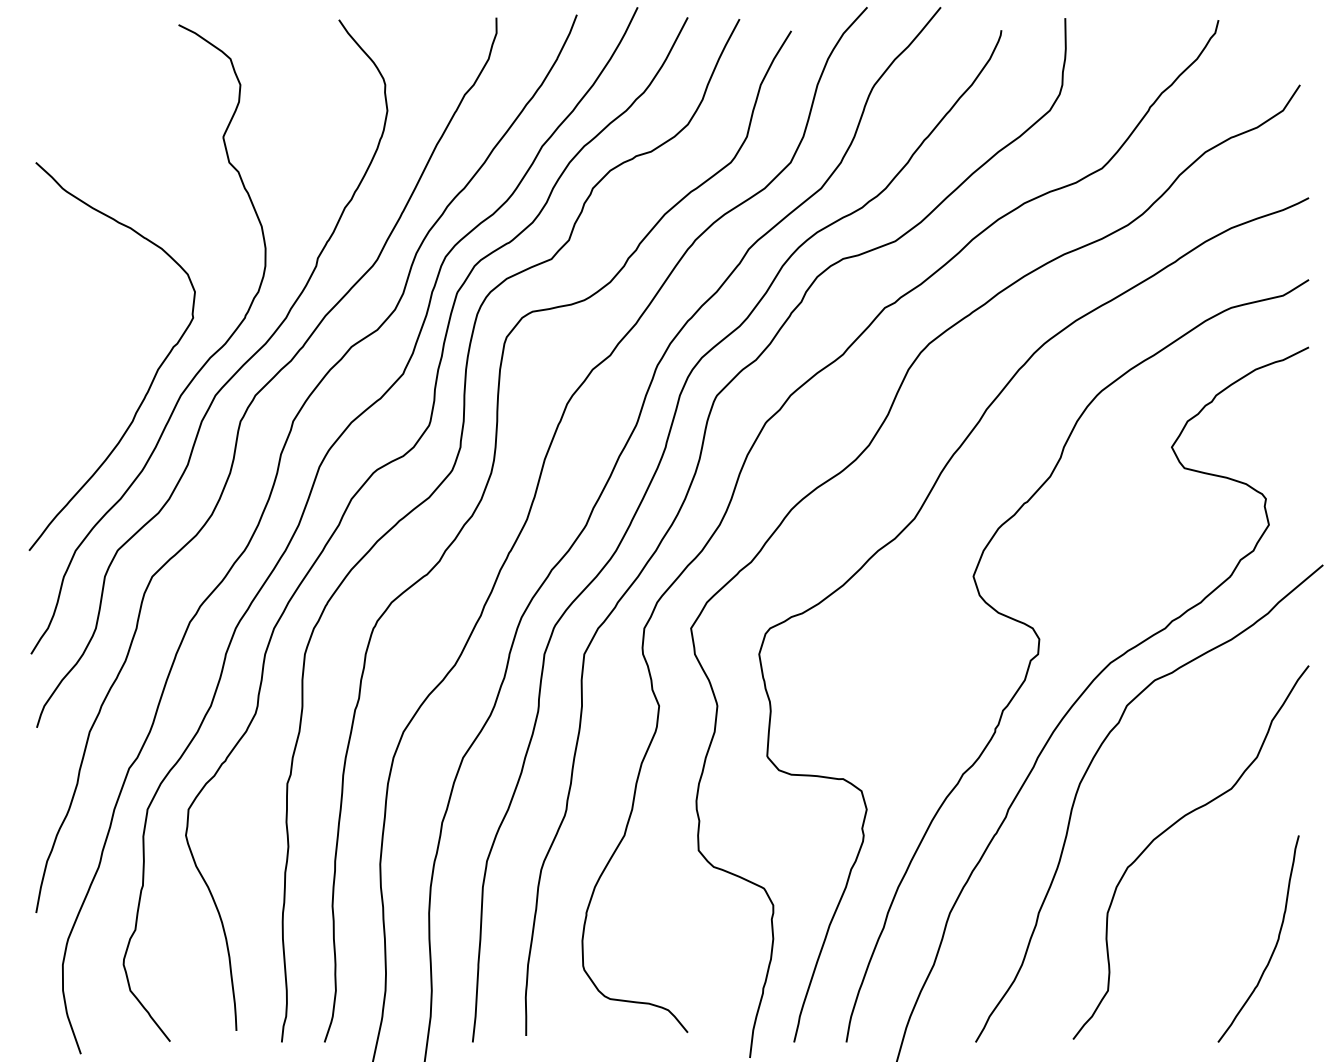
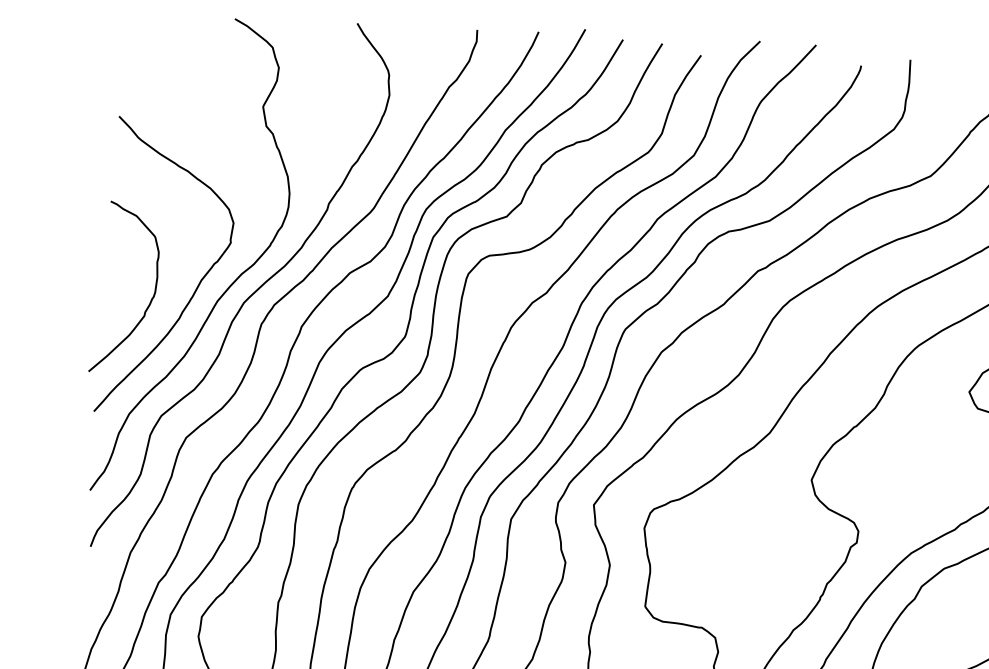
curve: (94, 397) -> (151, 298), added

